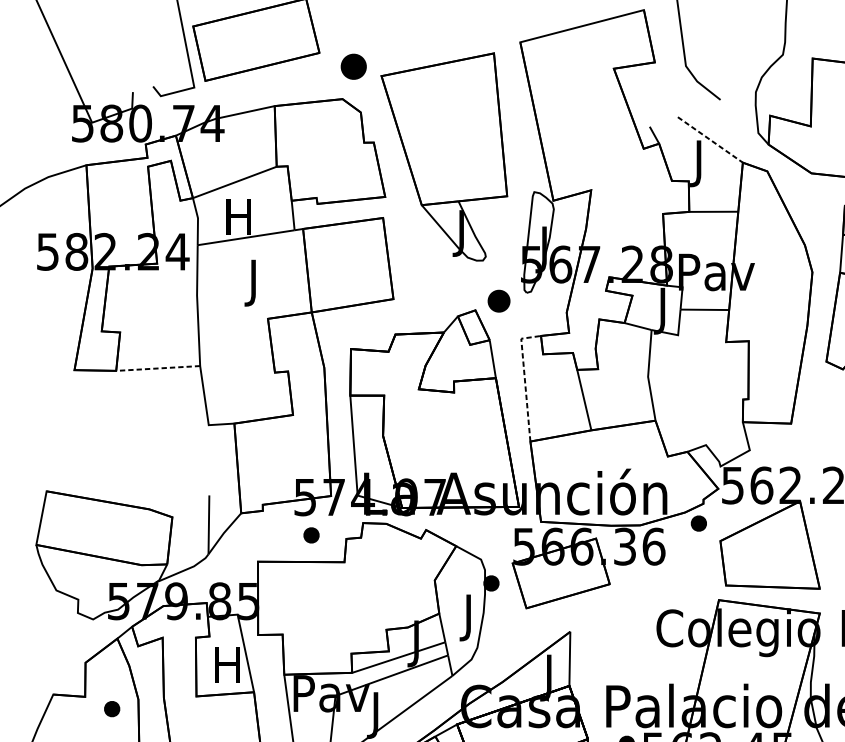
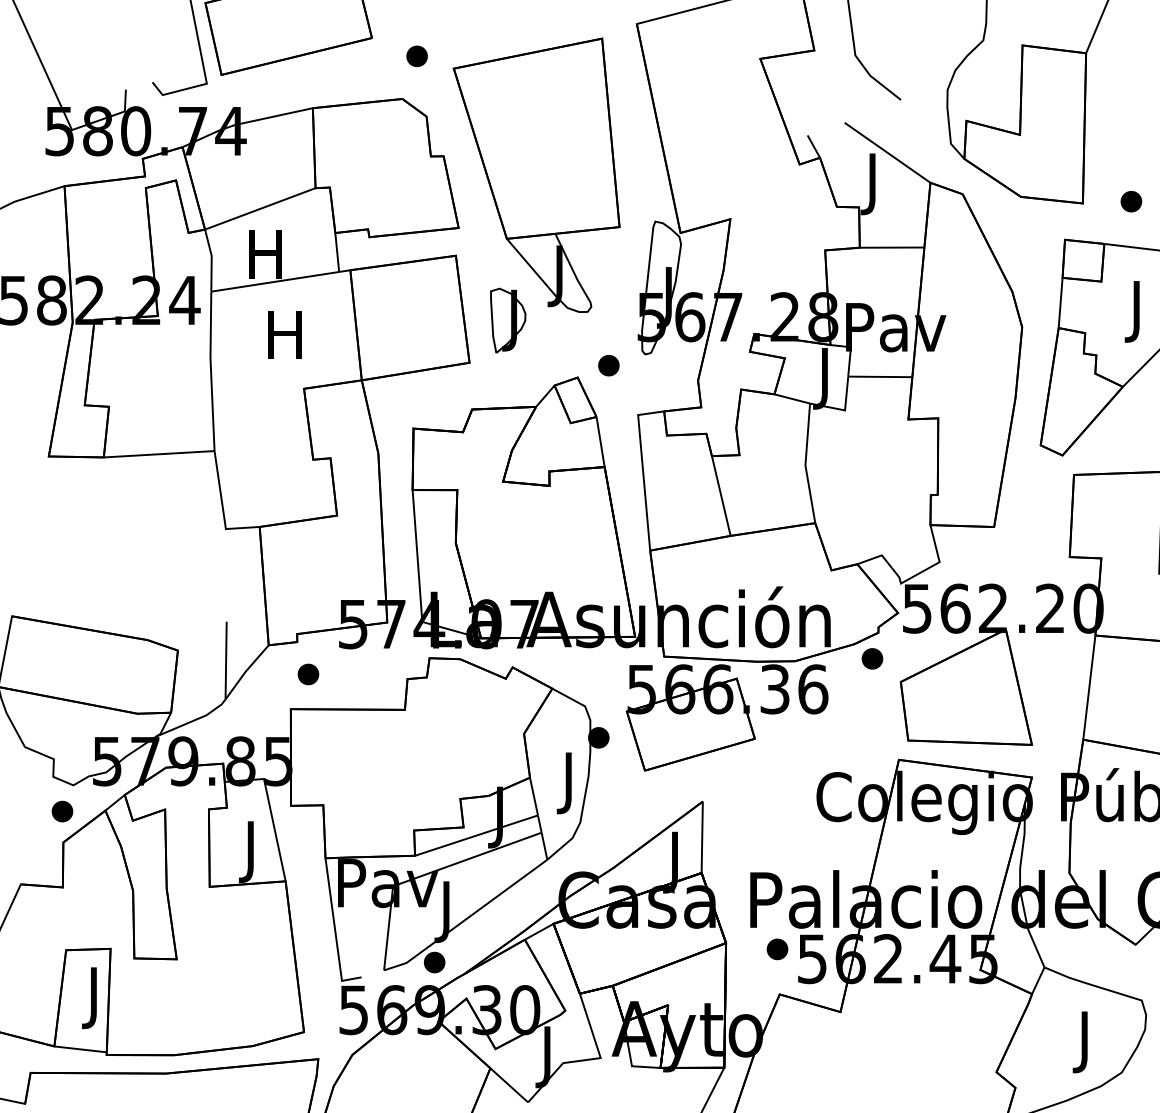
part: (353, 66) -> (416, 56), size x0.62
line: (710, 140) -> (887, 153), dashed -> solid
part: (423, 267) -> (508, 320), added
text: (253, 282) -> (284, 341), J -> H
part: (498, 301) -> (608, 365), size x0.71
line: (157, 368) -> (158, 454), dashed -> solid
line: (524, 379) -> (642, 468), dashed -> solid
part: (311, 535) -> (308, 674), moved
text: (227, 669) -> (250, 851), H -> J
part: (112, 709) -> (62, 811), moved

